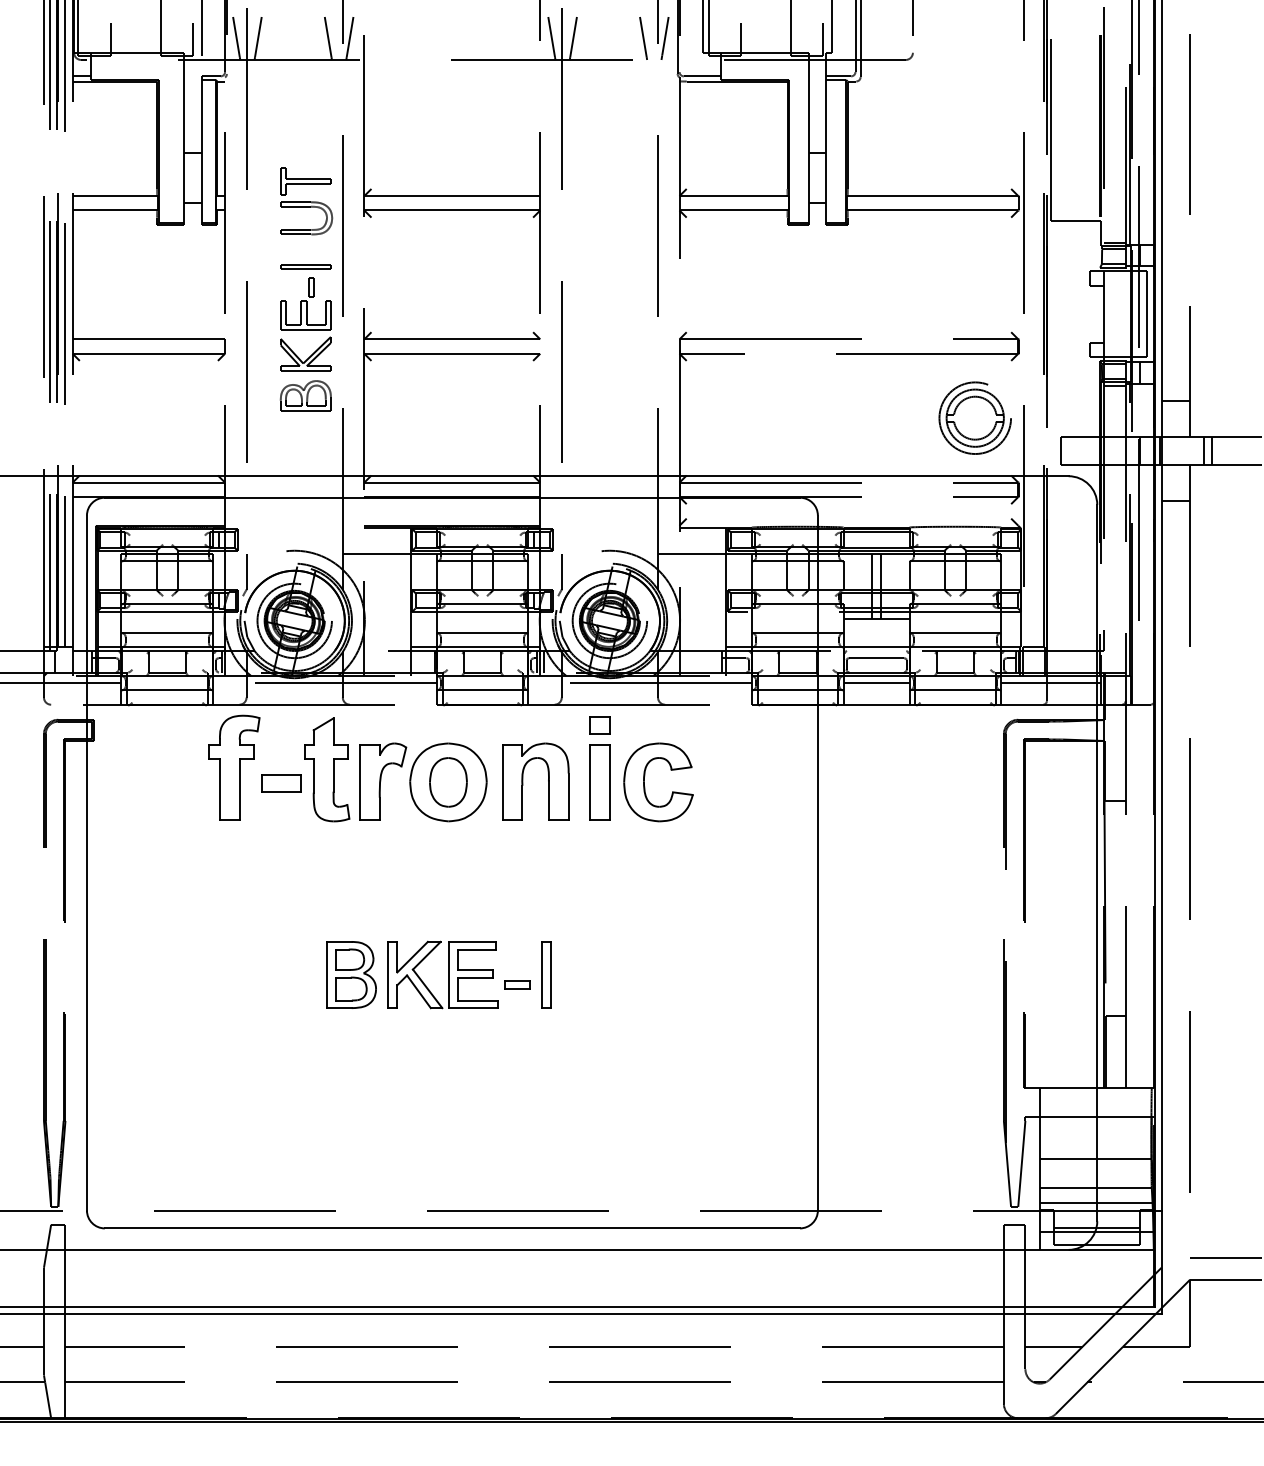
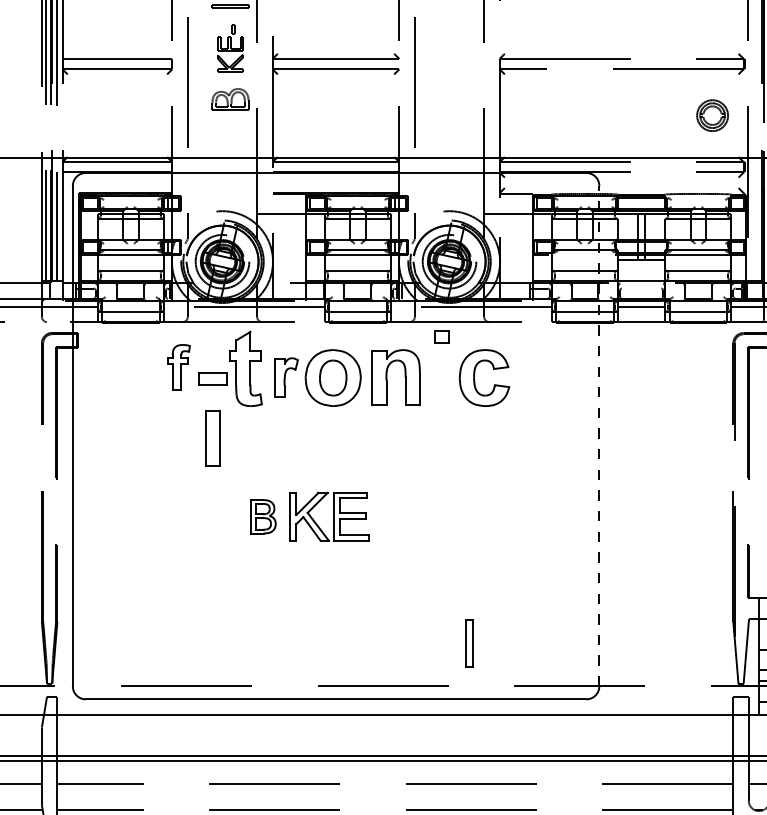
part: (305, 324) -> (230, 48), size x0.7
part: (974, 417) -> (712, 115), size x0.6
line: (876, 658) -> (641, 288), removed
part: (234, 767) -> (179, 367), size x0.6
part: (383, 781) -> (286, 377), size x0.7
part: (599, 782) -> (212, 438), moved
line: (817, 862) -> (599, 435), solid -> dashed
part: (351, 974) -> (263, 516), size x0.7
part: (546, 974) -> (469, 643), moved
part: (517, 984) -> (382, 523), removed

